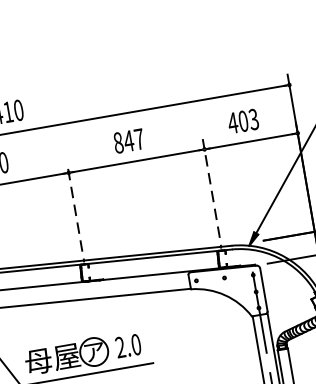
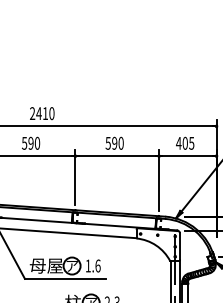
text: (253, 118) -> (191, 142), 403 -> 405
text: (128, 139) -> (114, 142), 847 -> 590
line: (211, 187) -> (159, 179), dashed -> solid
line: (74, 205) -> (75, 176), dashed -> solid
text: (127, 345) -> (92, 265), 2.0 -> 1.6

